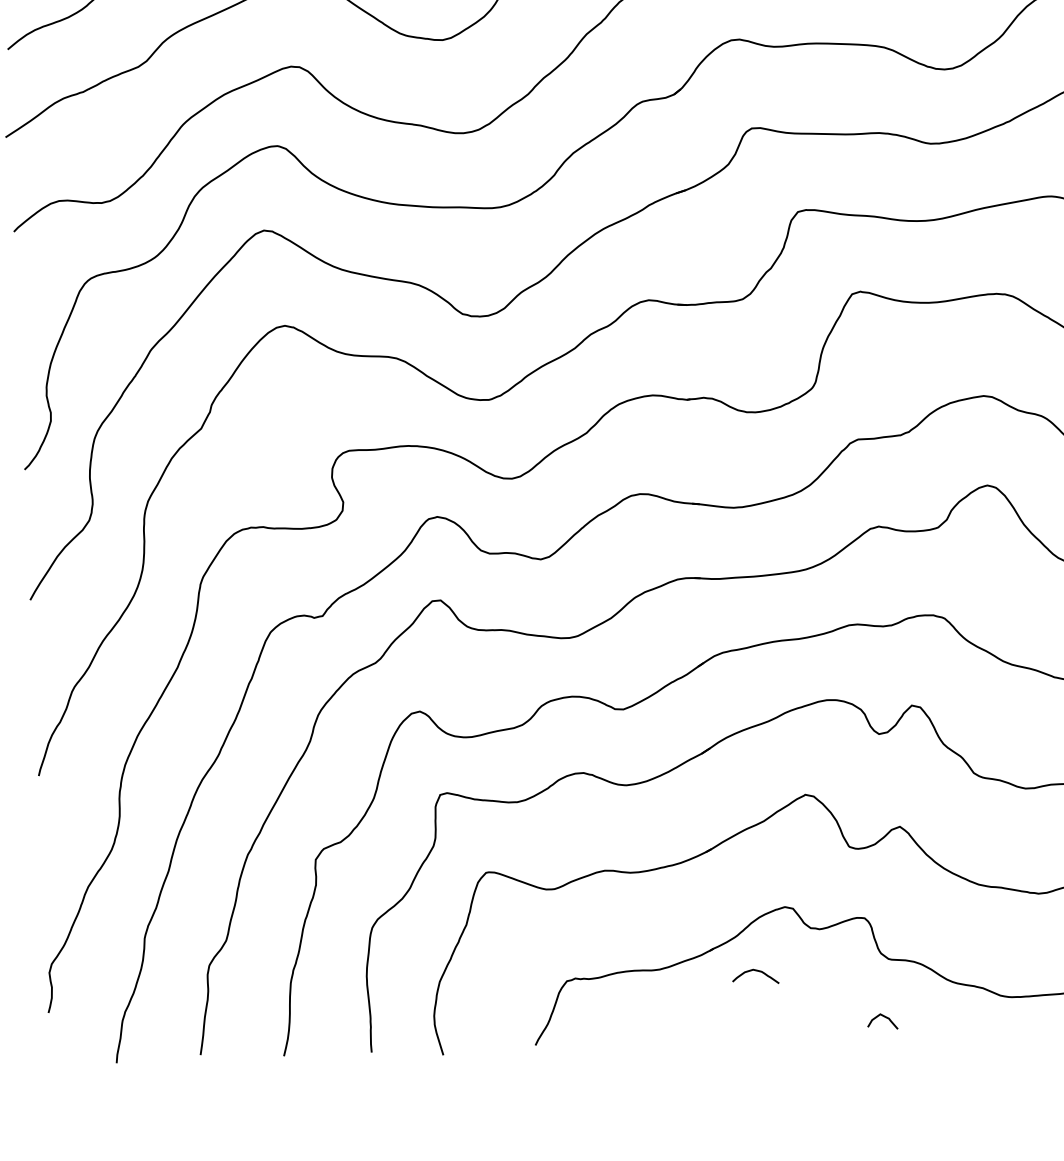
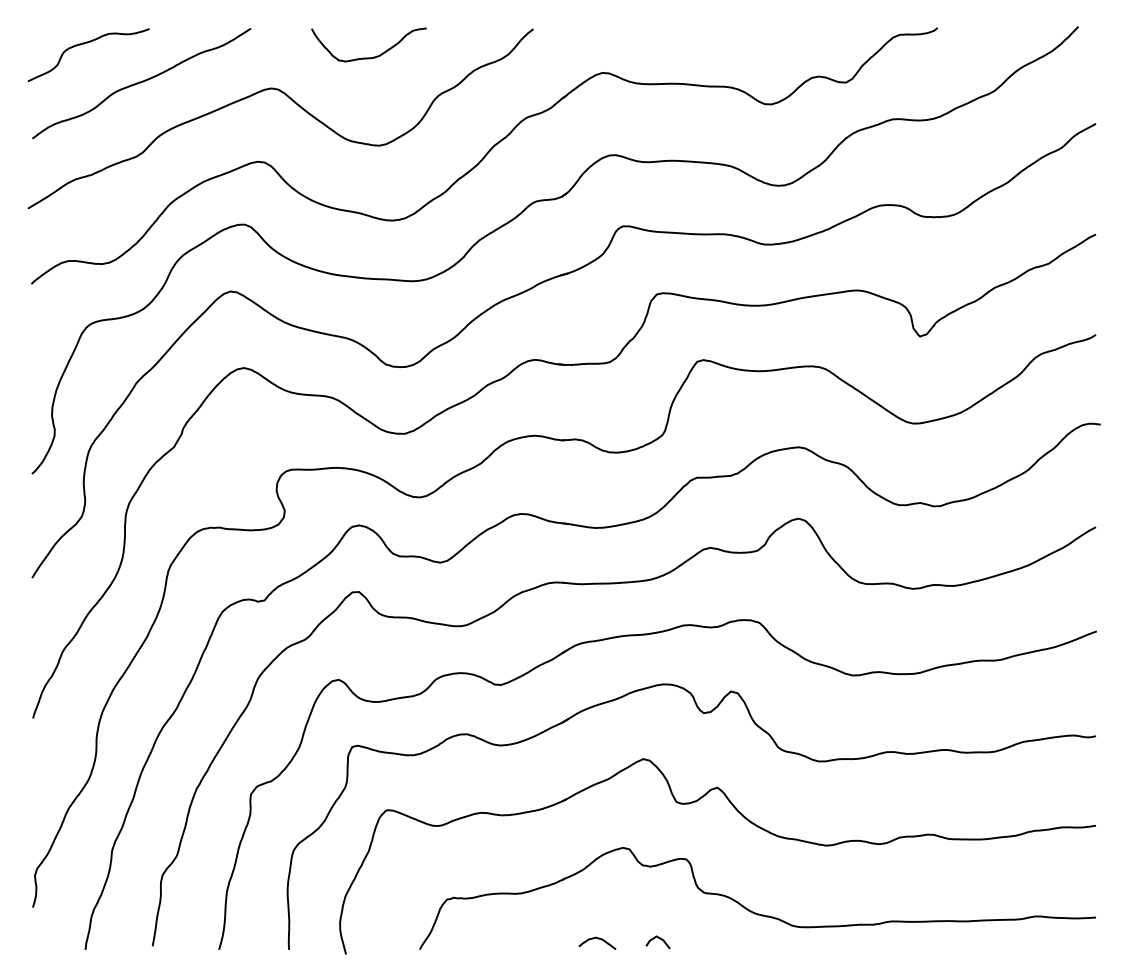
curve: (755, 971) -> (597, 939), moved
curve: (884, 1018) -> (659, 939), moved

